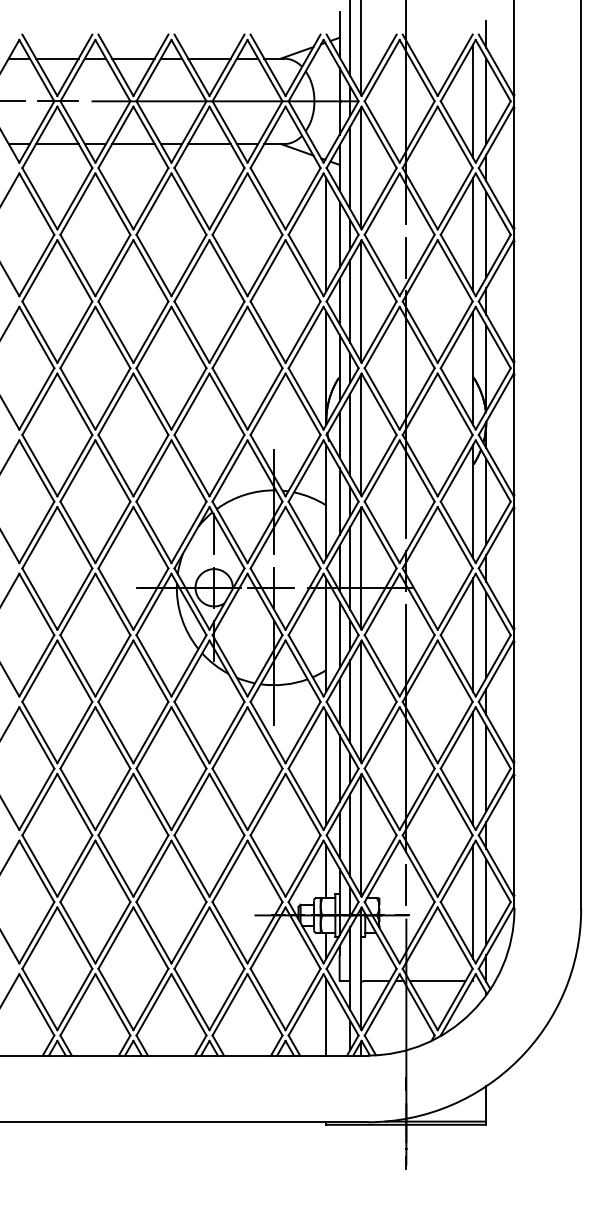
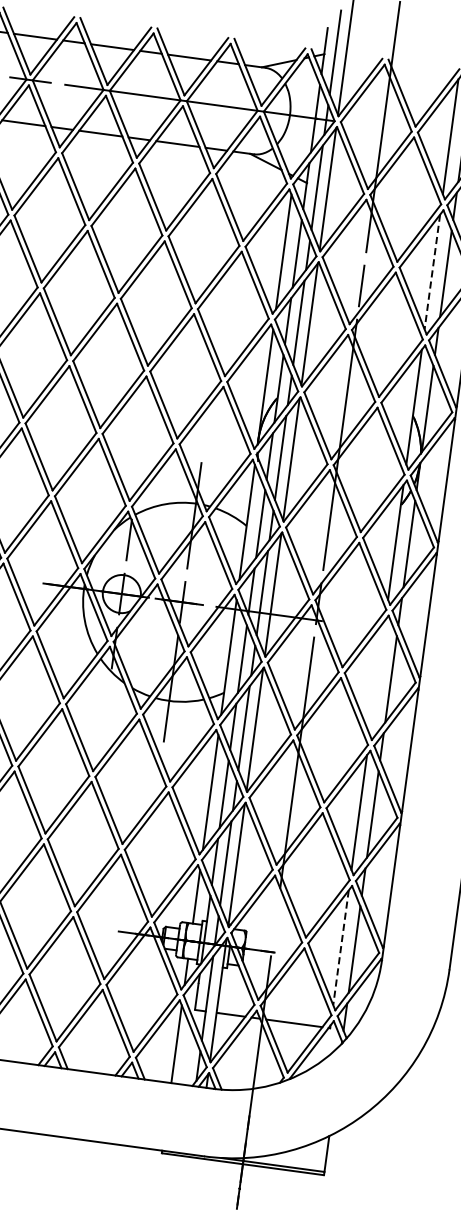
line: (473, 234) -> (432, 271), solid -> dashed
line: (473, 634) -> (378, 676), removed
line: (406, 885) -> (275, 921), removed
line: (473, 902) -> (341, 948), solid -> dashed

